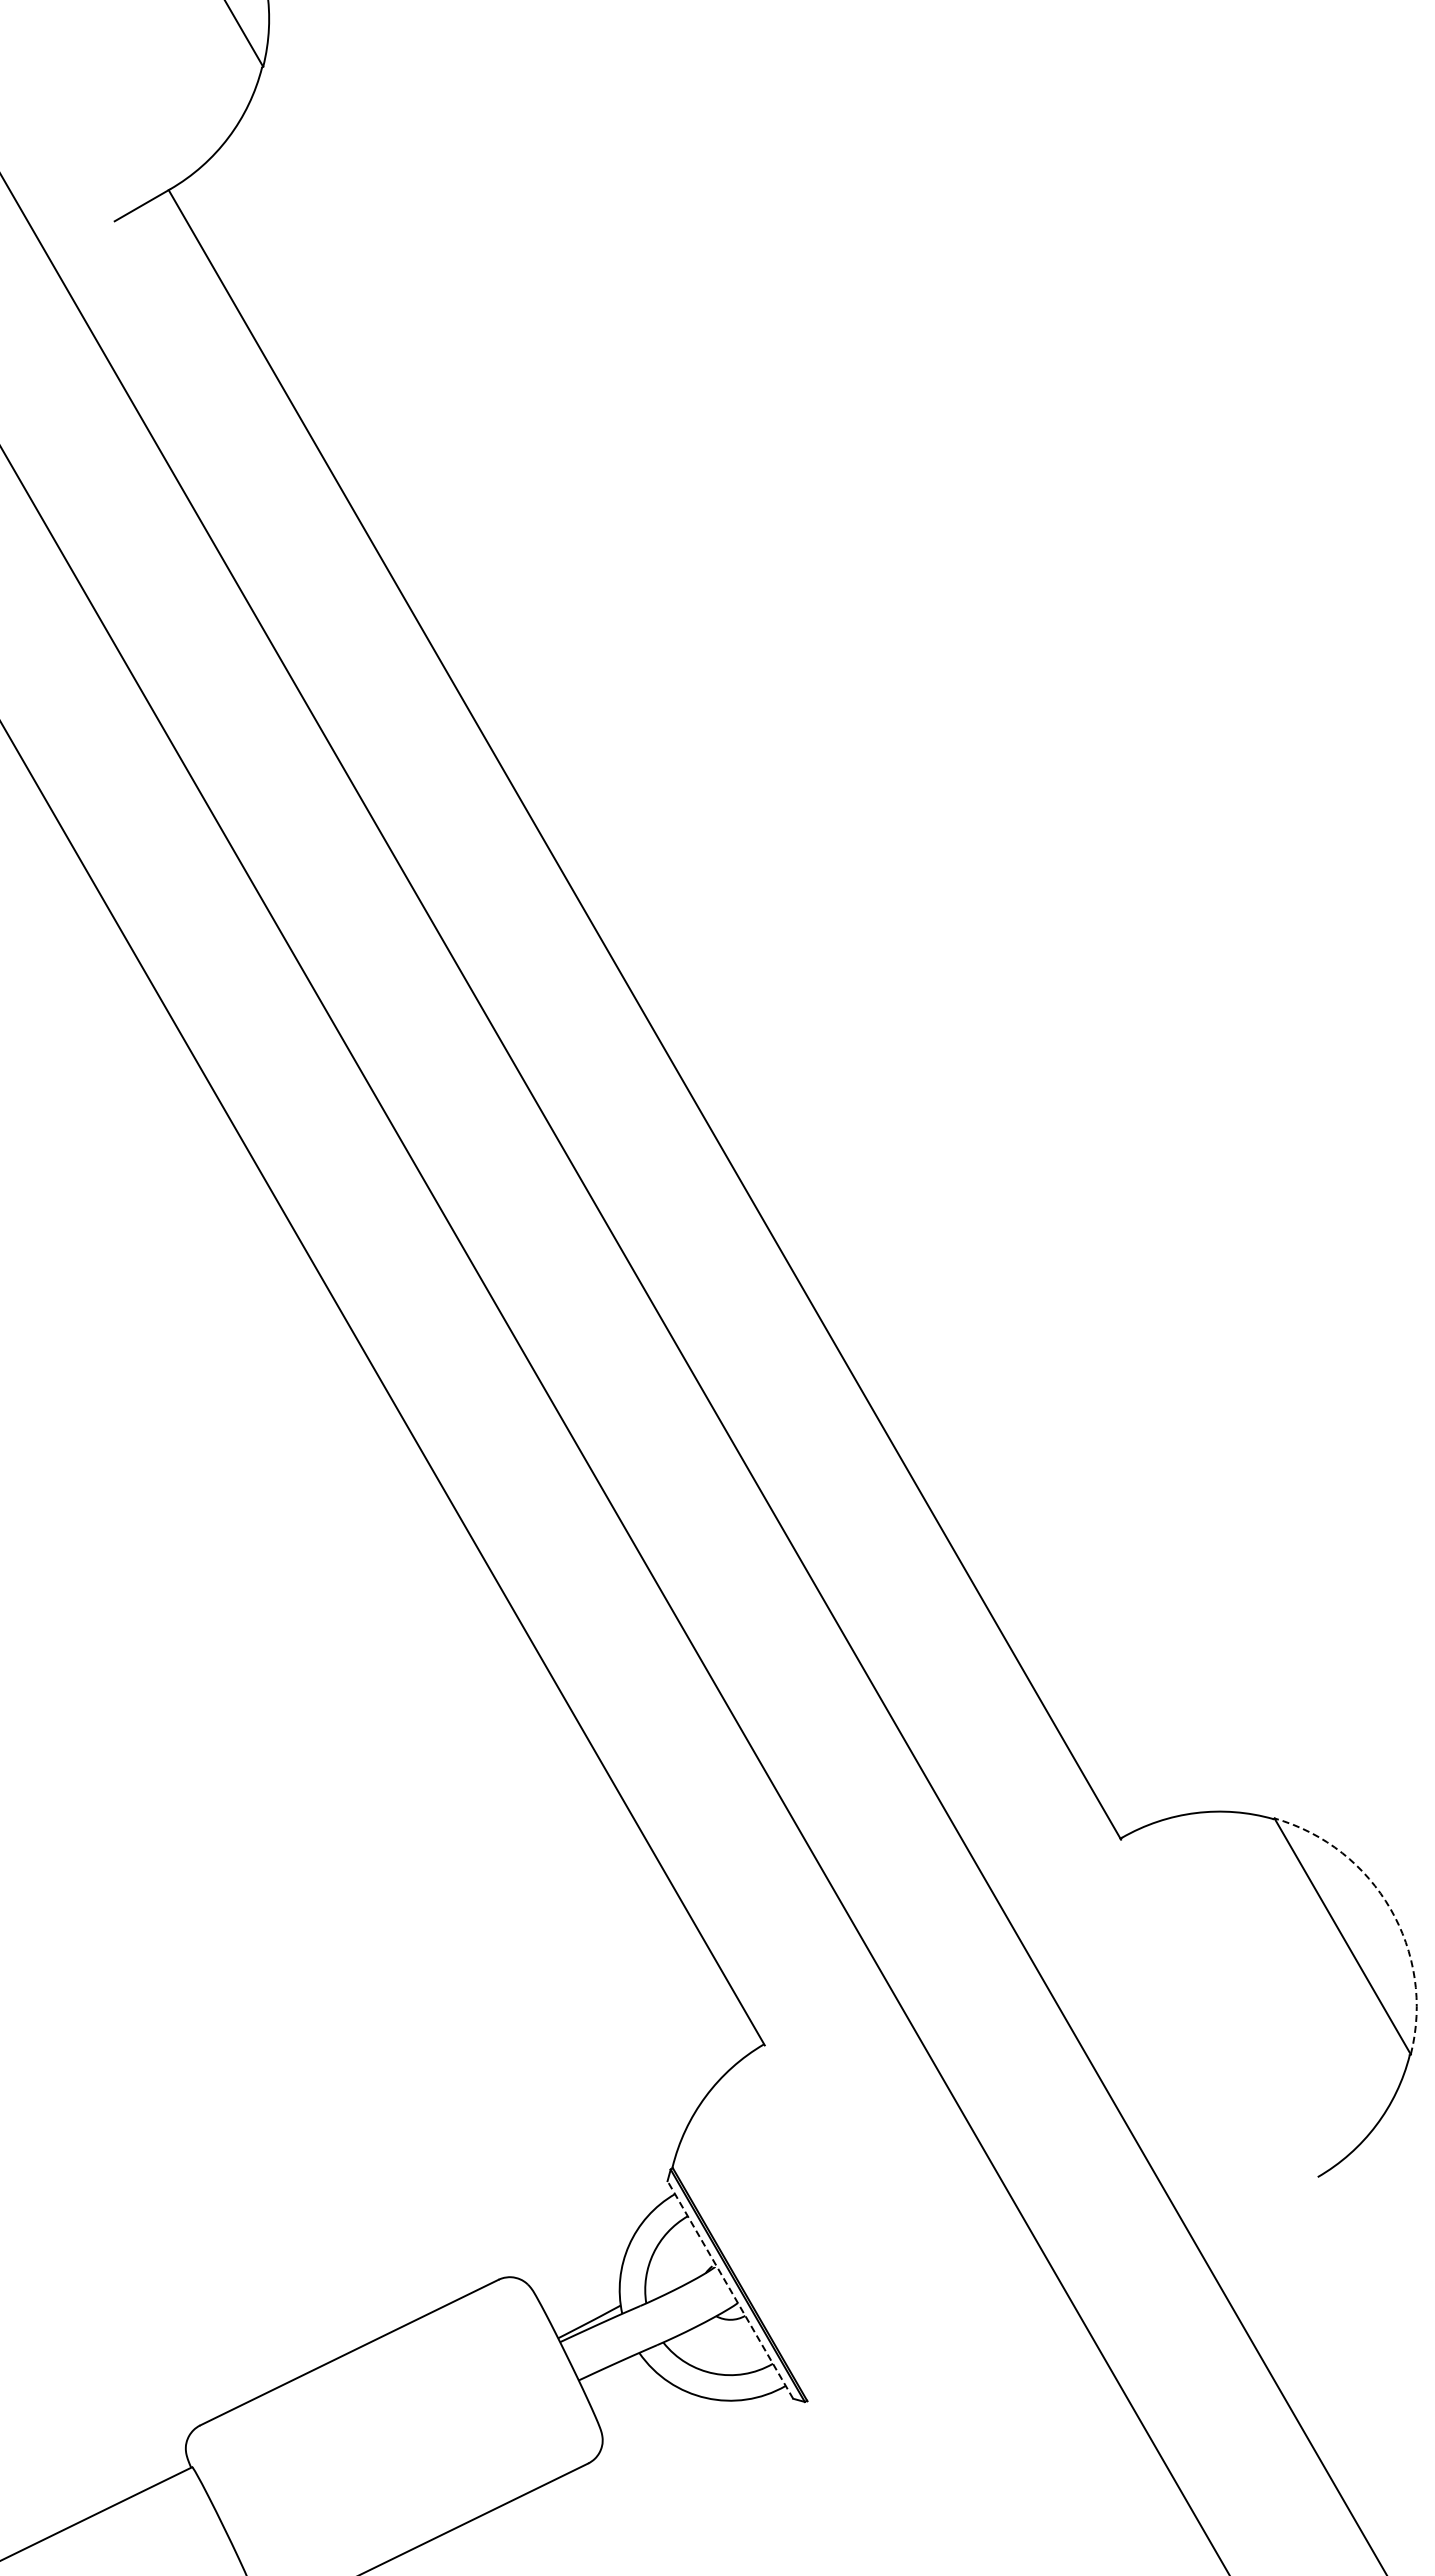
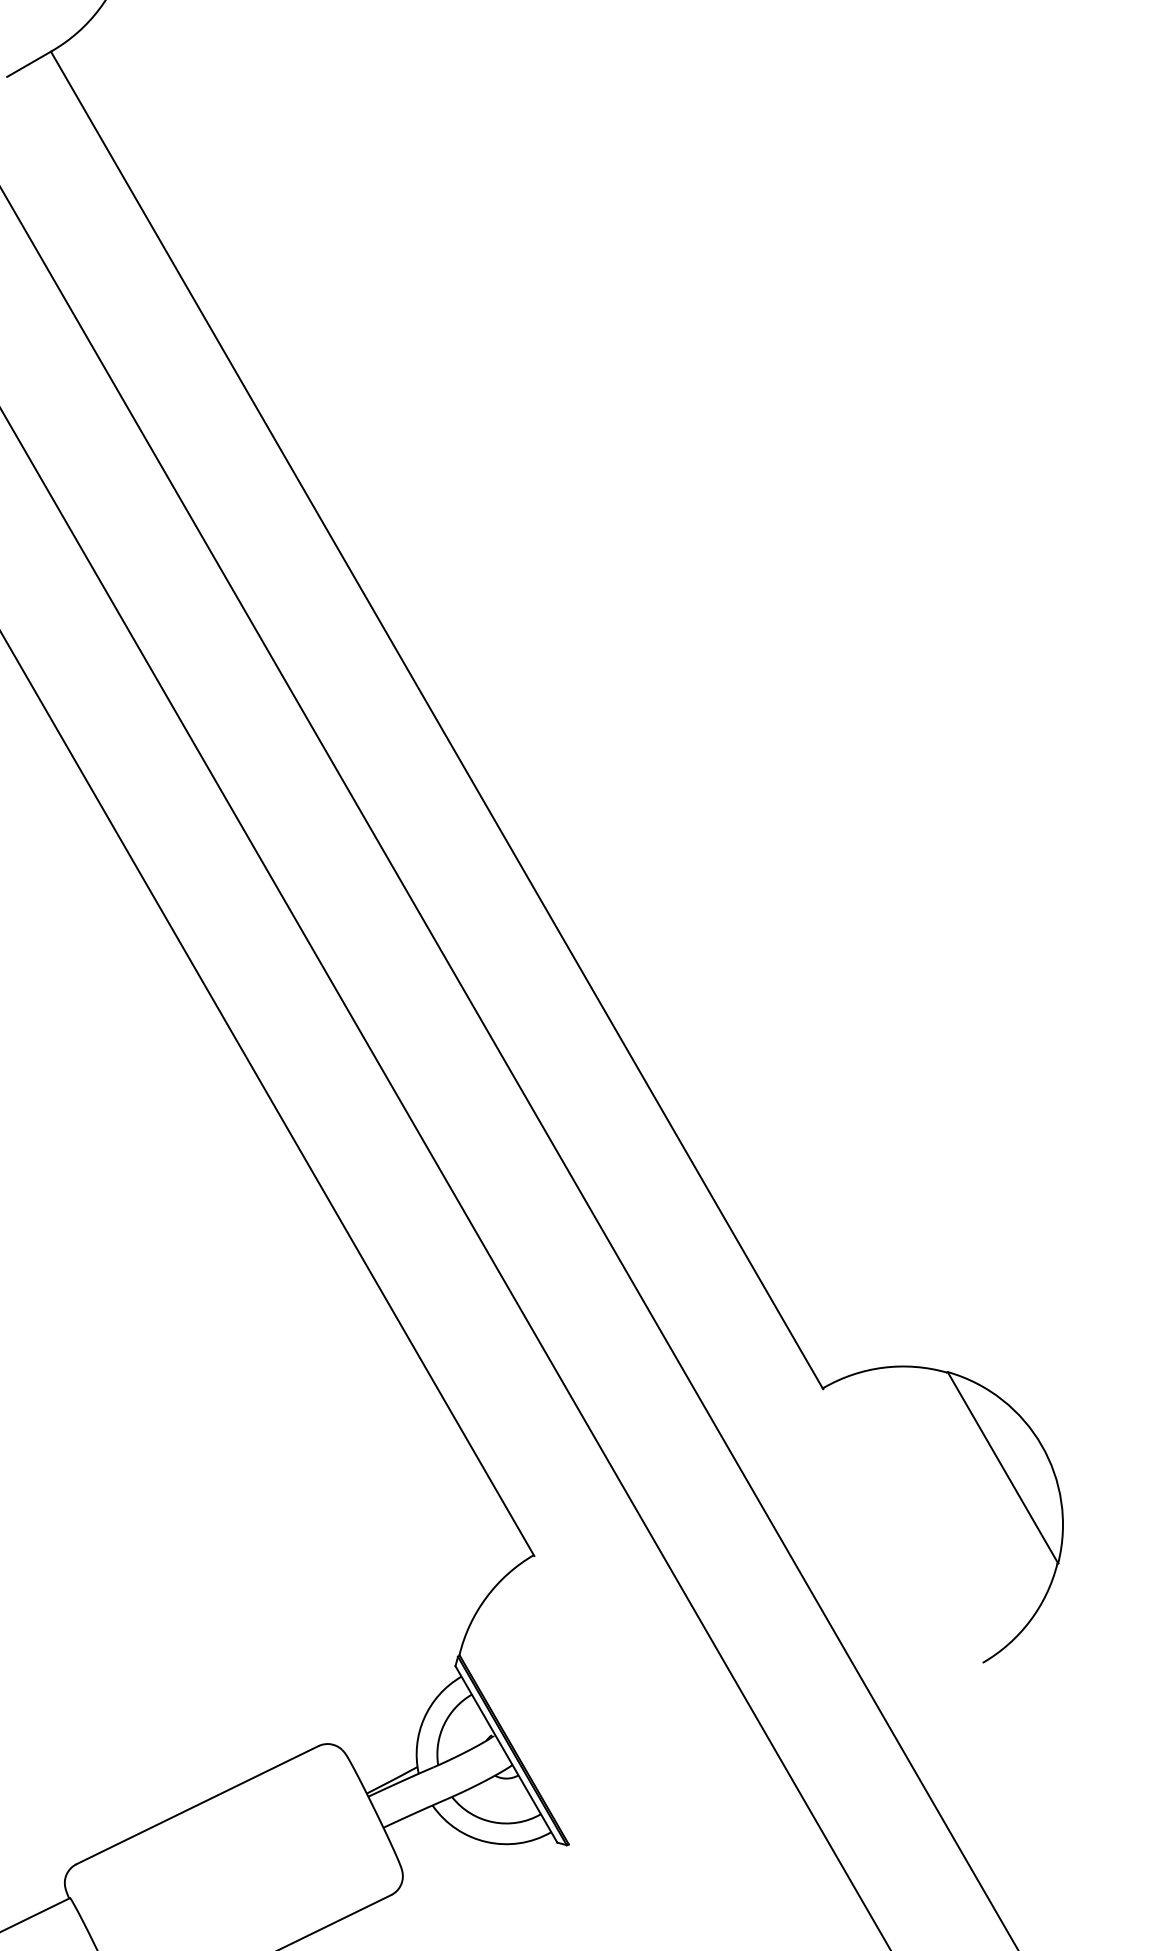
arc: (1390, 1908) -> (1041, 1445), dashed -> solid
line: (730, 2289) -> (506, 1754), dashed -> solid

